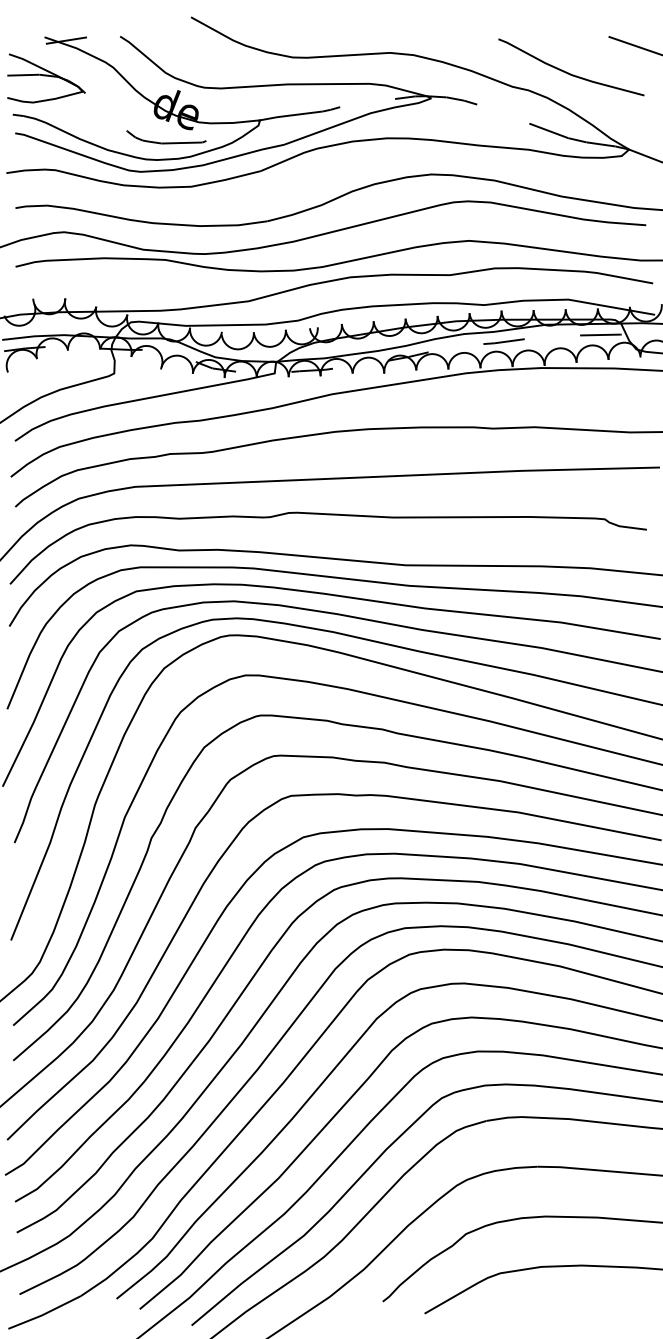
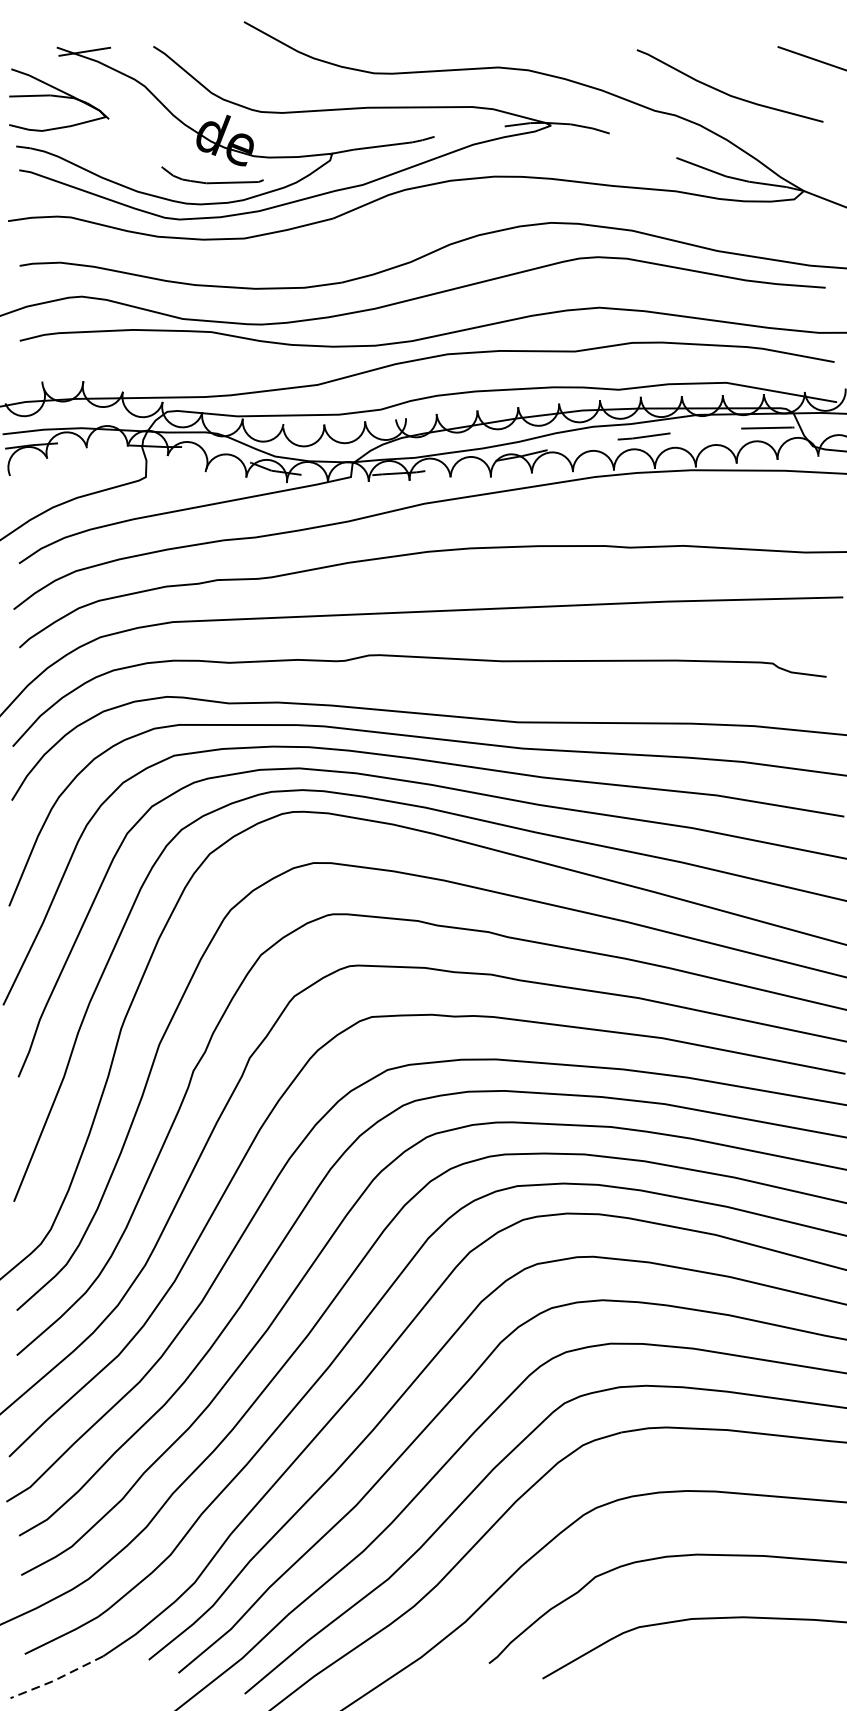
line: (44, 1314) -> (56, 1679), solid -> dashed

